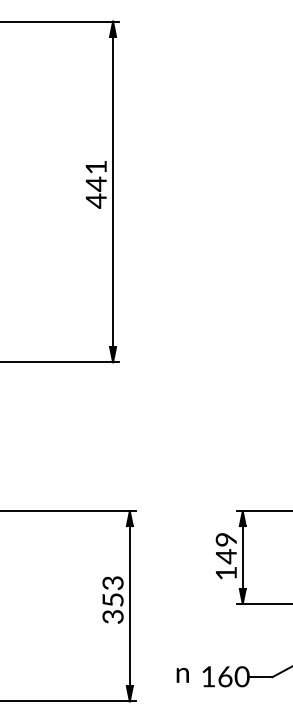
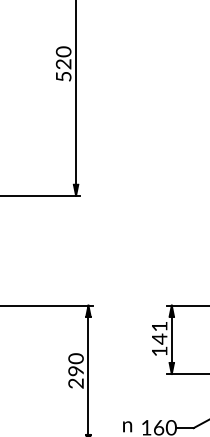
text: (95, 183) -> (63, 63), 441 -> 520
text: (225, 539) -> (159, 326), 149 -> 141
text: (112, 599) -> (75, 370), 353 -> 290

